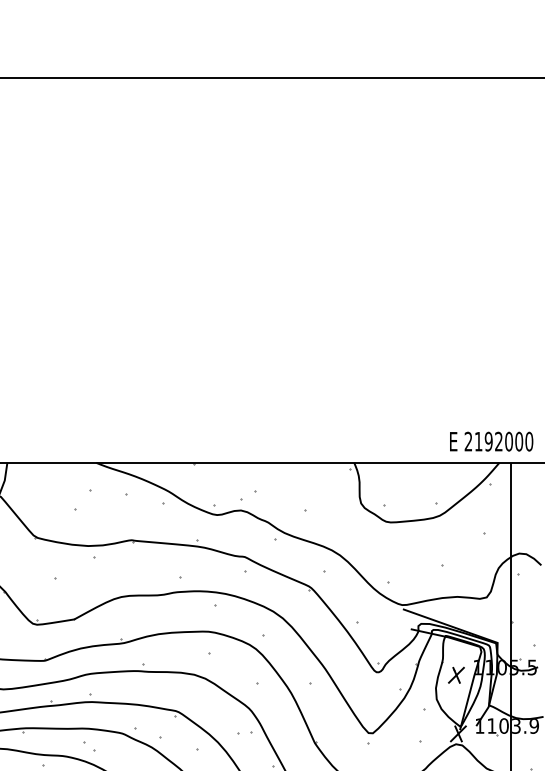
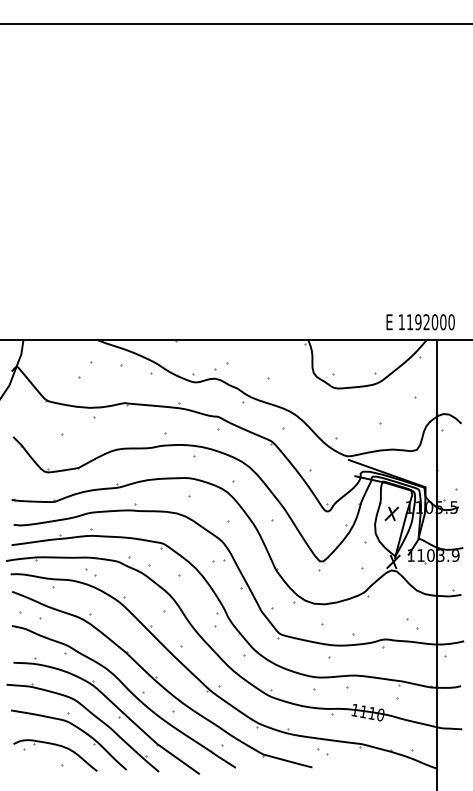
text: (468, 440) -> (401, 321), 2192000 -> 1192000

